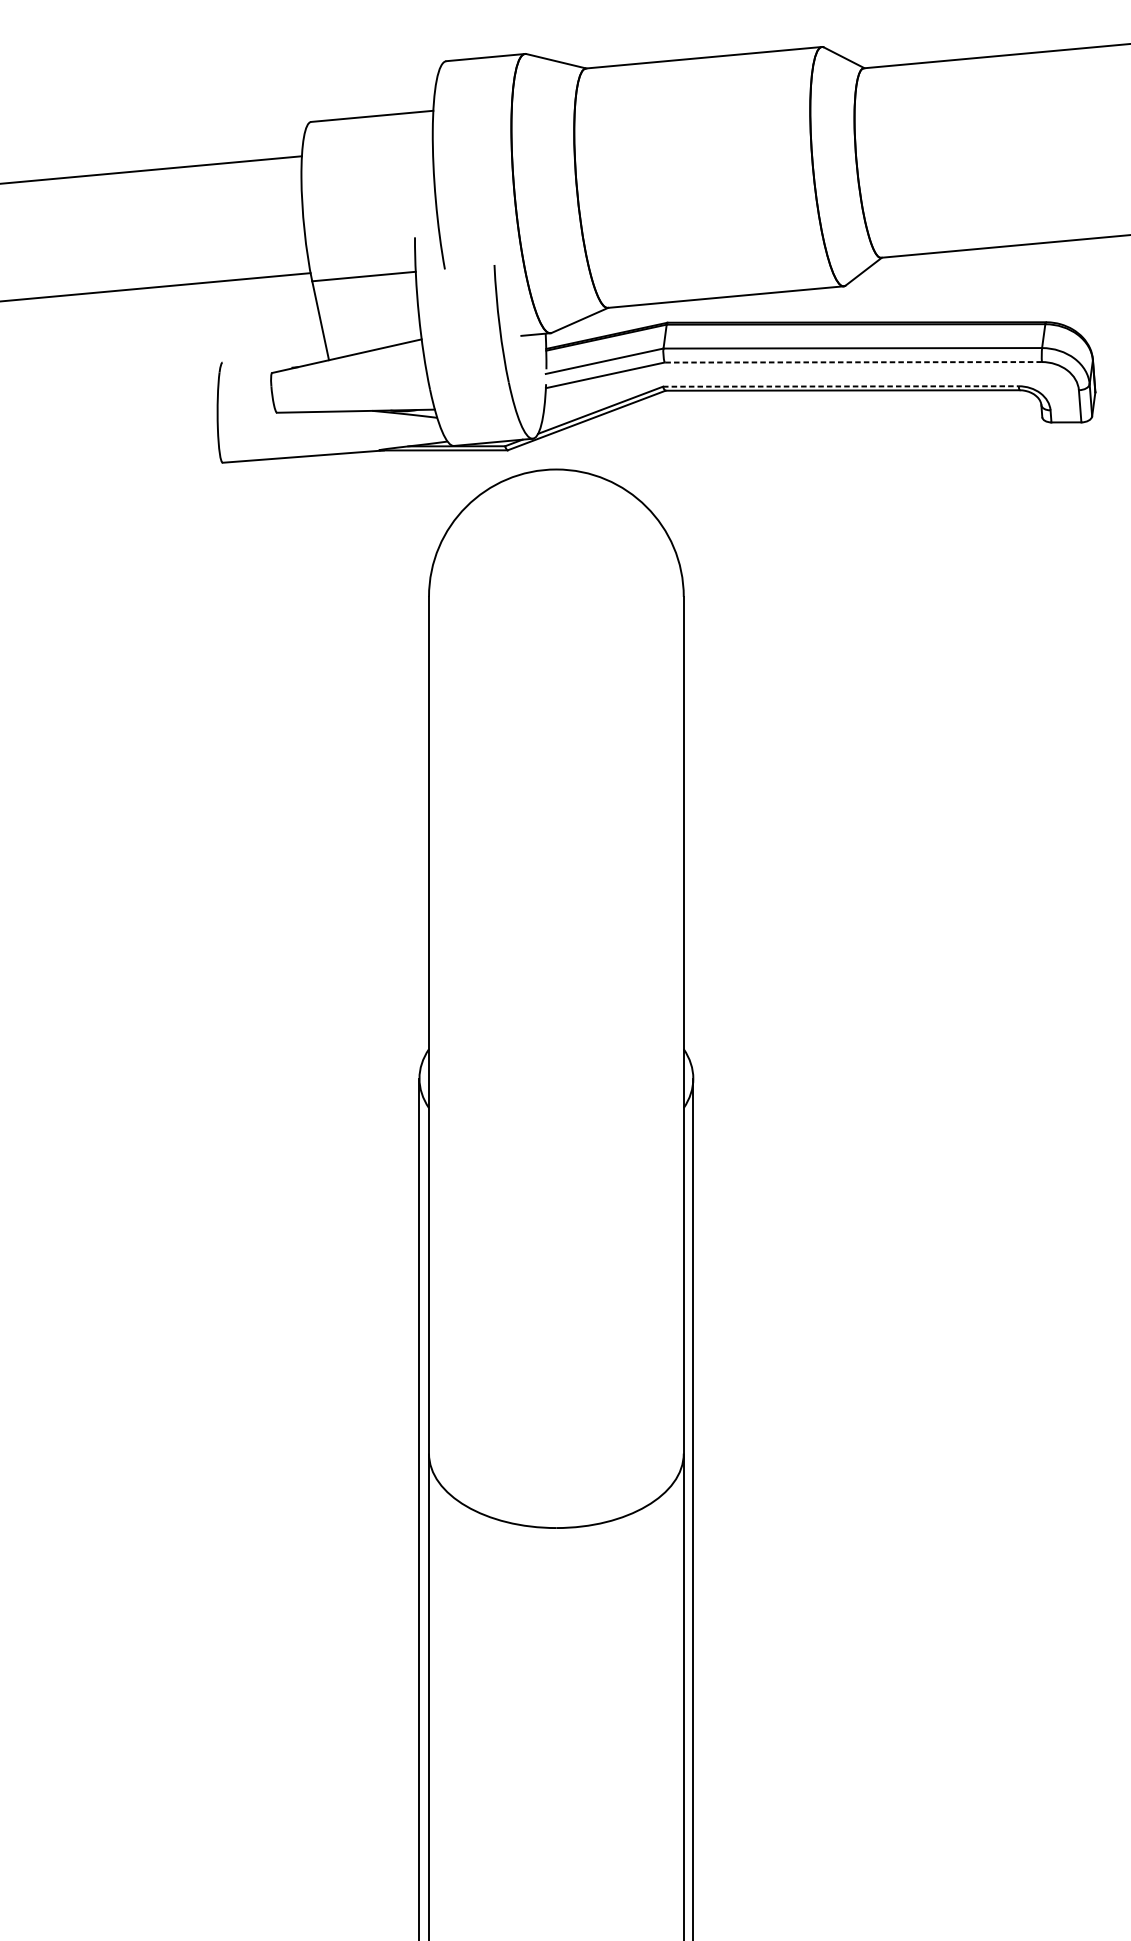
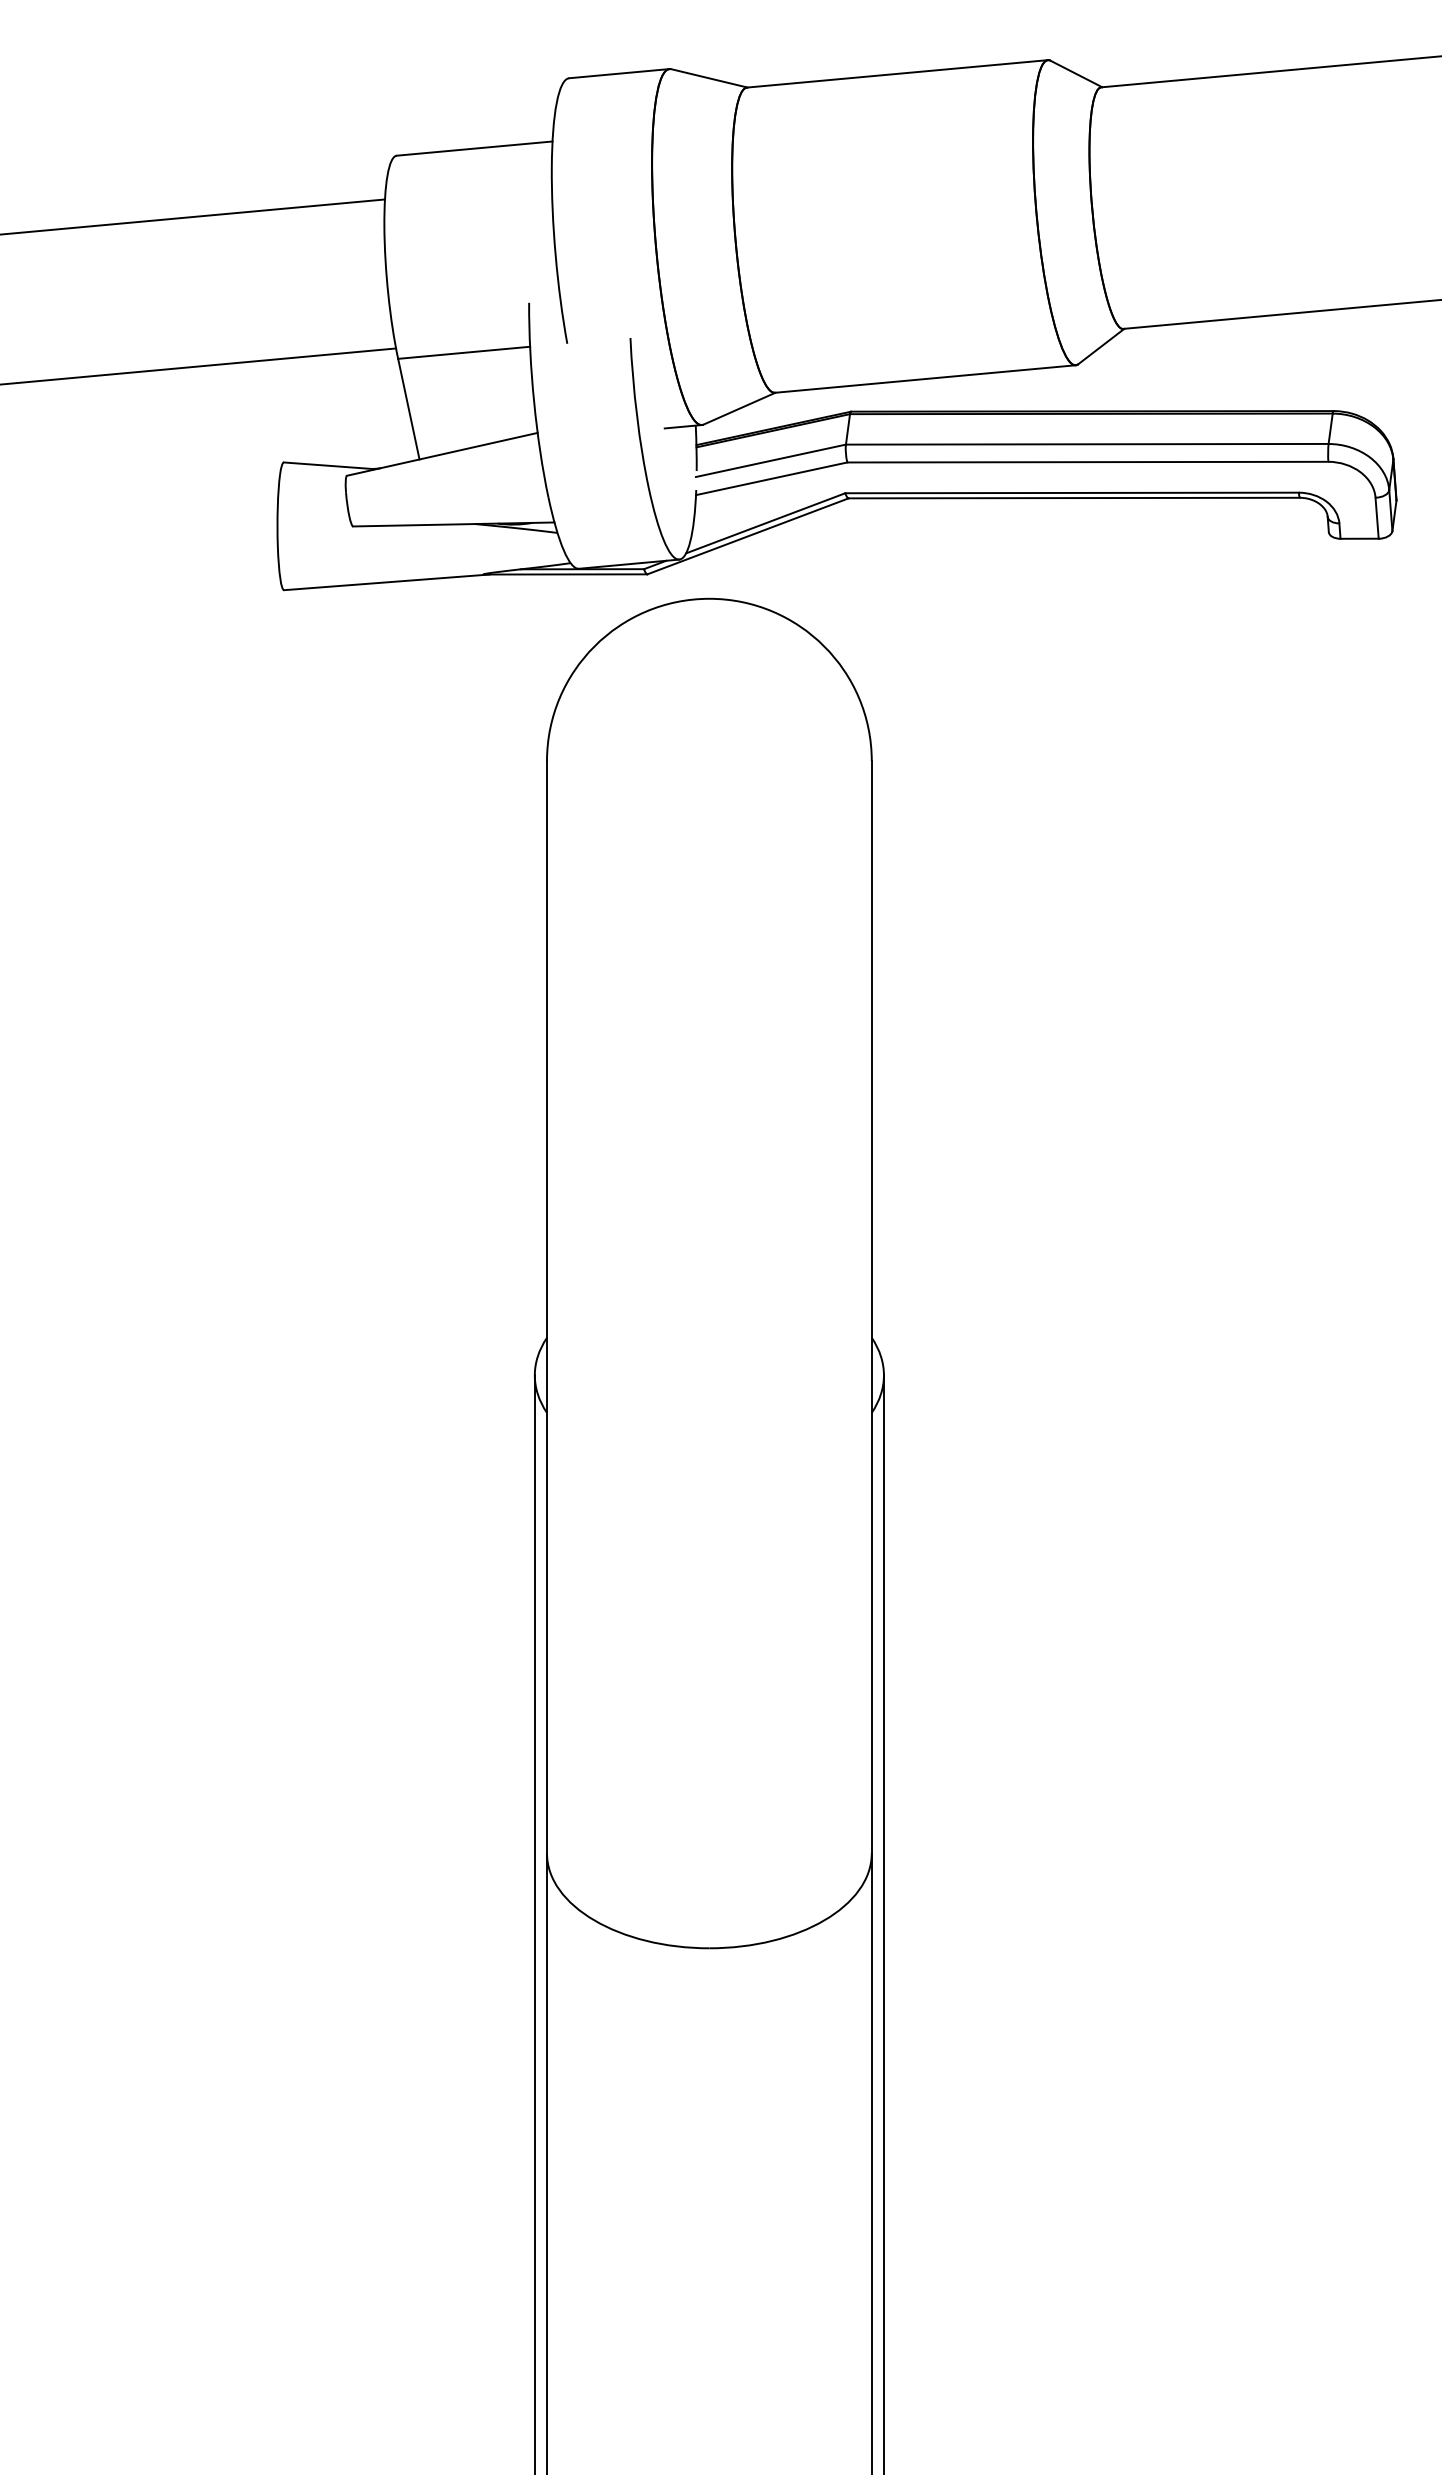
line: (852, 362) -> (1087, 462), dashed -> solid
line: (257, 364) -> (328, 465), added
line: (841, 386) -> (1072, 492), dashed -> solid

